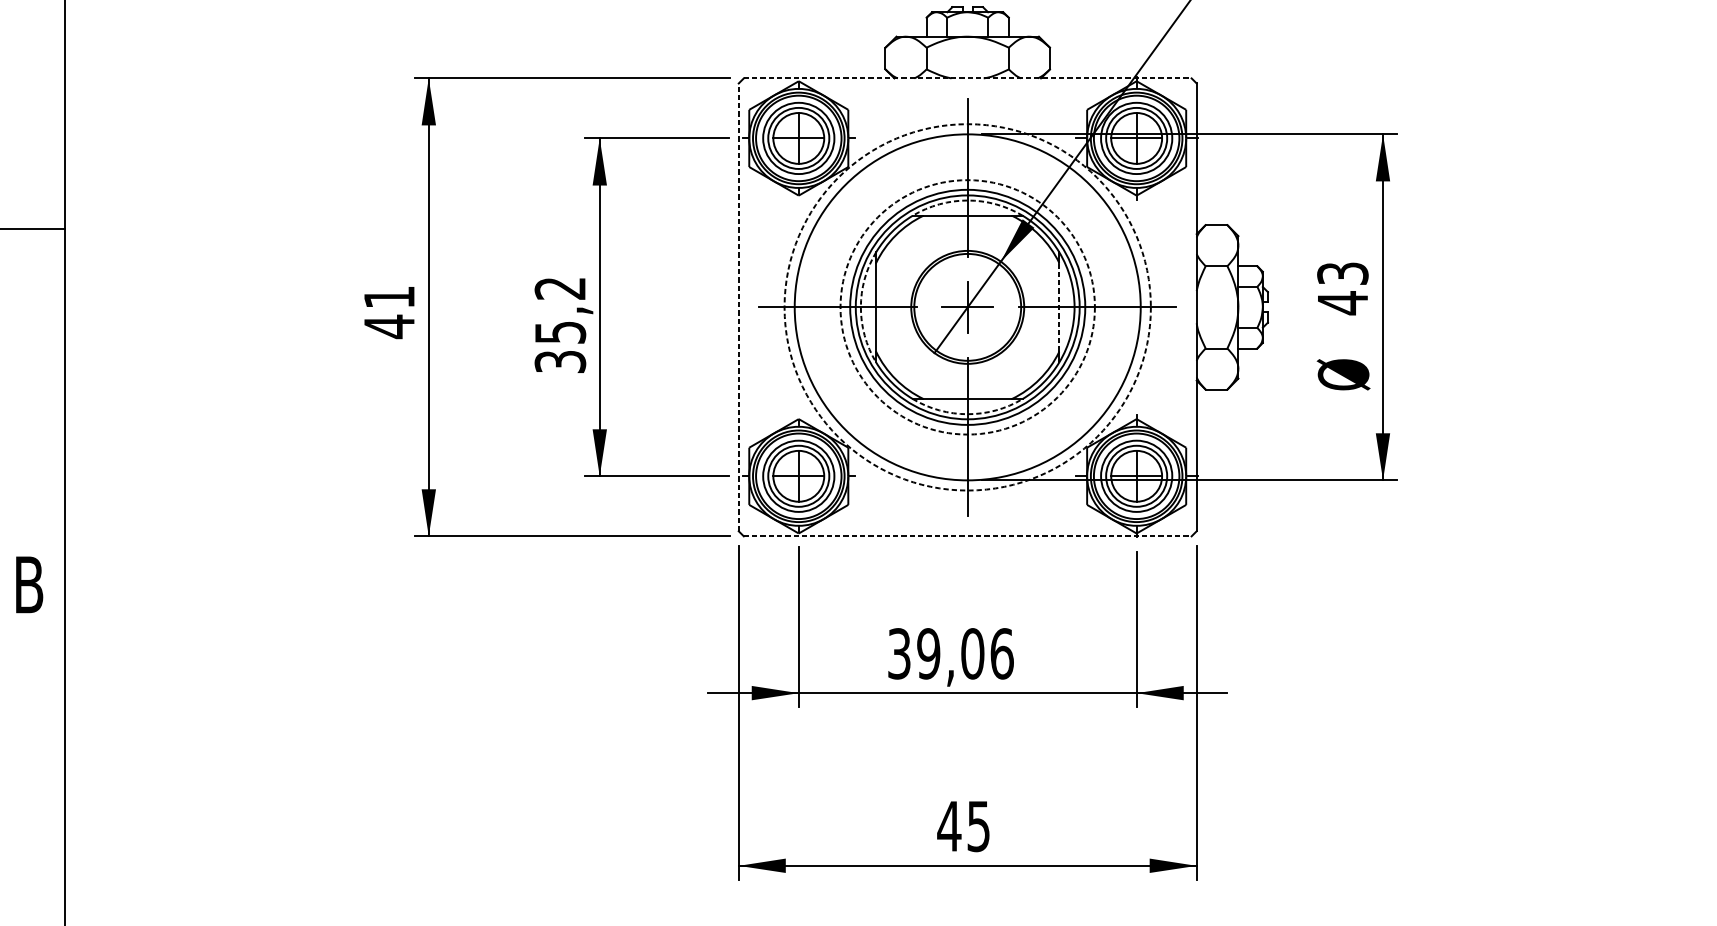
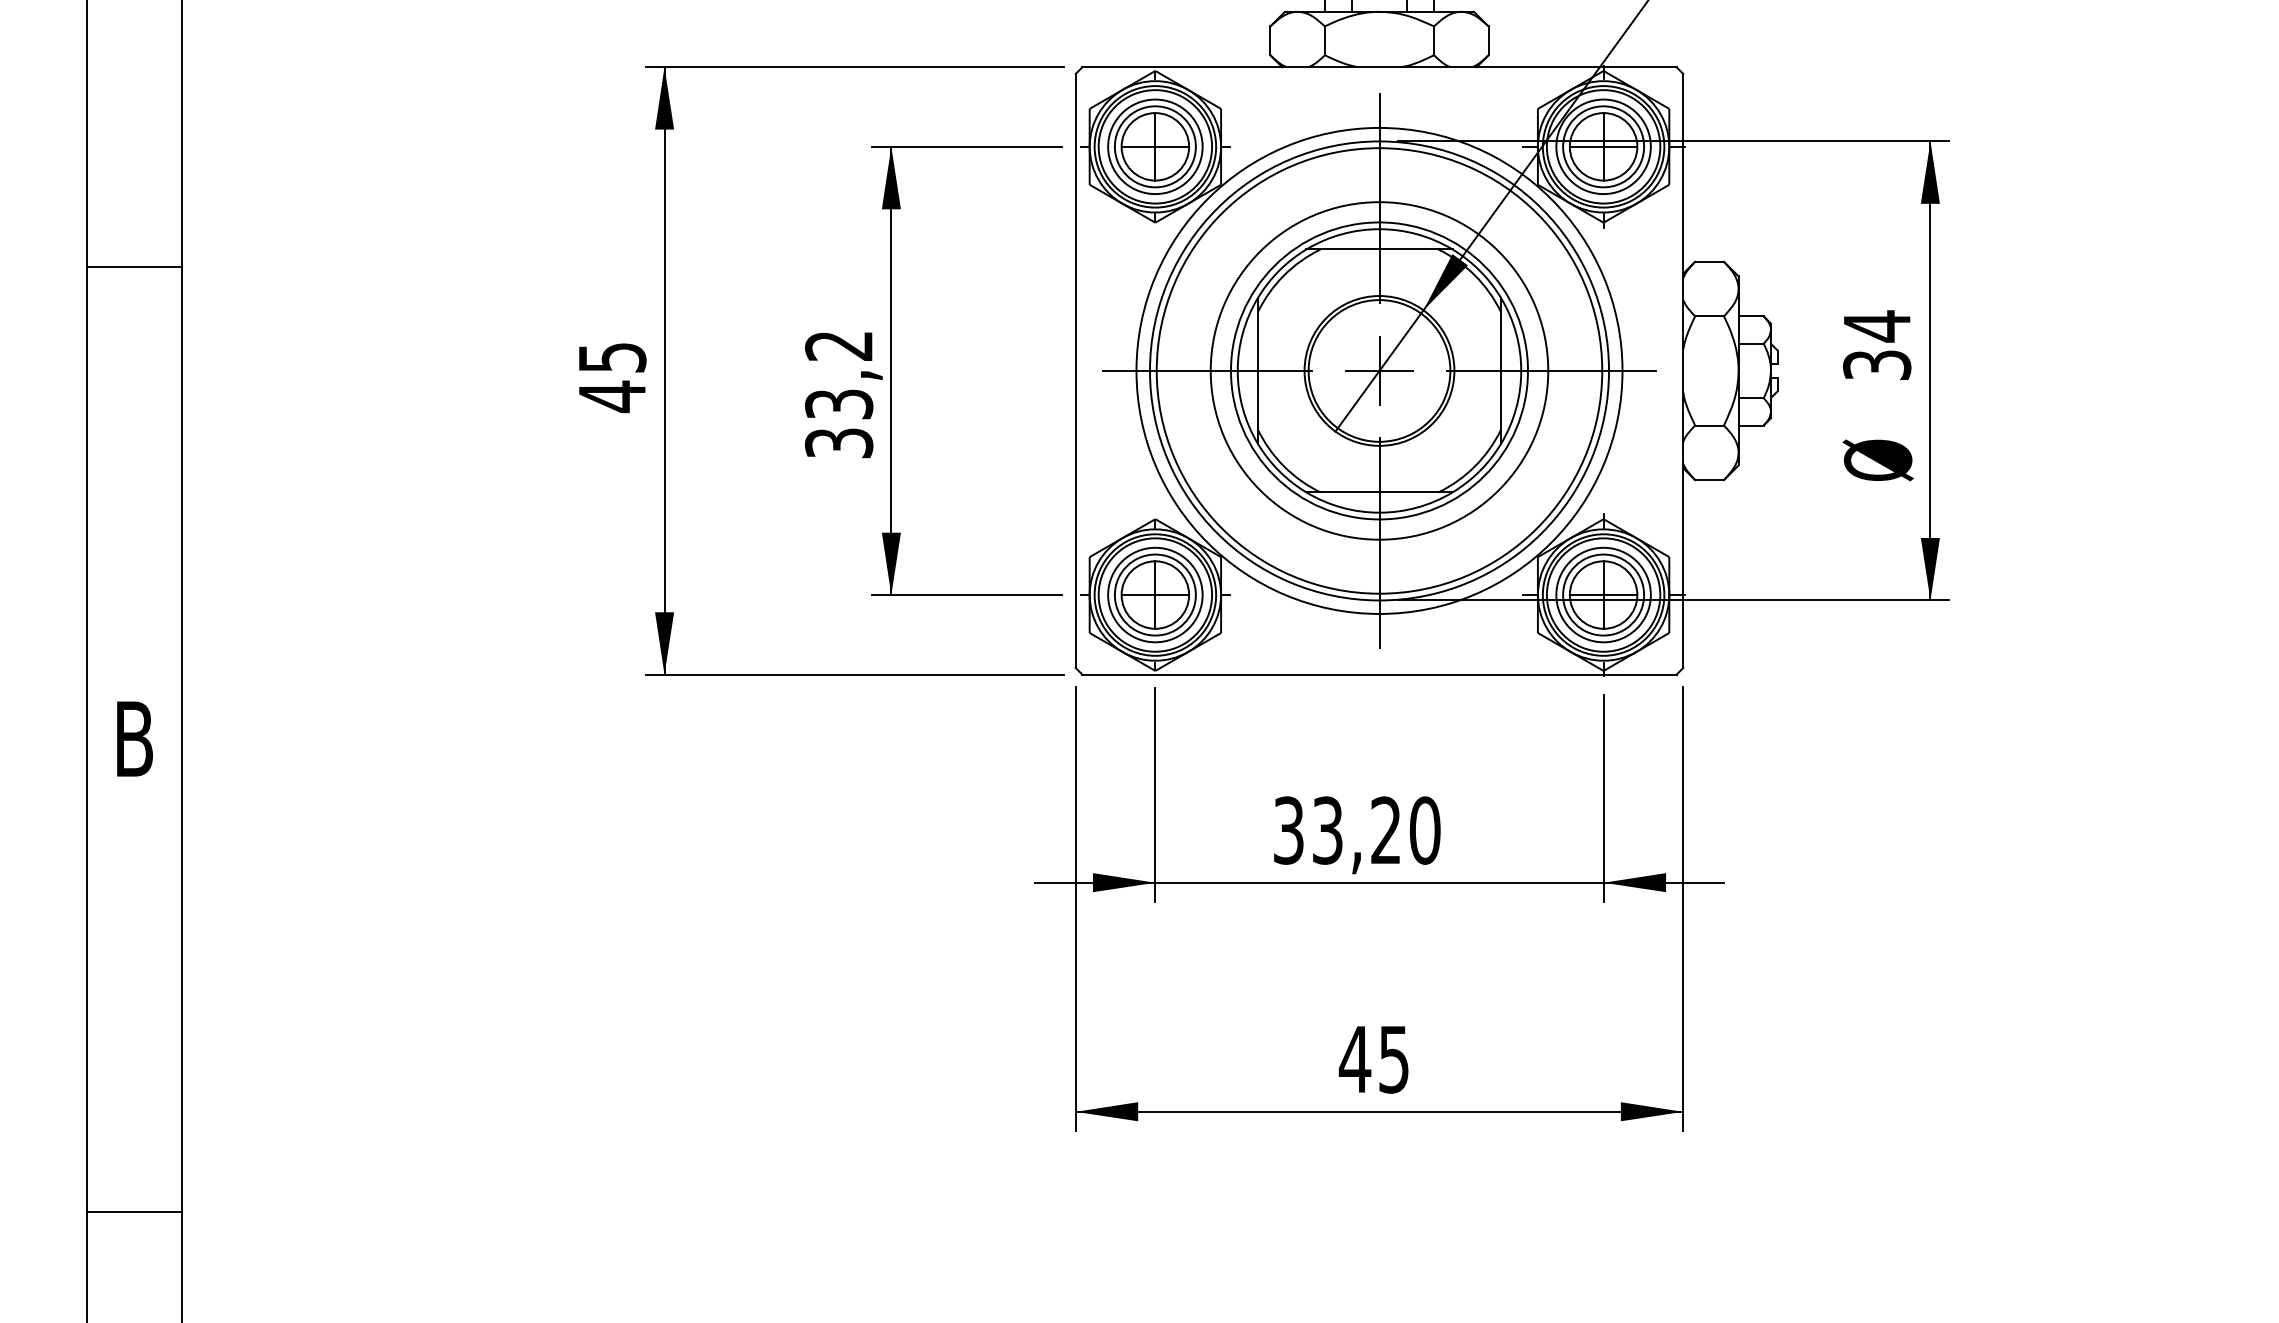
line: (968, 78) -> (1380, 67), dashed -> solid
arc: (967, 200) -> (1379, 229), dashed -> solid
text: (1343, 288) -> (1877, 345), 43 -> 34
text: (389, 297) -> (612, 357), 41 -> 45
line: (738, 307) -> (1075, 370), dashed -> solid
arc: (860, 307) -> (1237, 370), dashed -> solid
circle: (967, 307) -> (1379, 370), dashed -> solid
circle: (967, 307) -> (1379, 370), dashed -> solid
circle: (967, 307) -> (1379, 370), size x1.43
line: (1059, 307) -> (1501, 370), dashed -> solid
text: (559, 331) -> (838, 403), 35,2 -> 33,2
arc: (967, 414) -> (1379, 512), dashed -> solid
line: (968, 536) -> (1380, 674), dashed -> solid
text: (965, 653) -> (1376, 830), 39,06 -> 33,20

